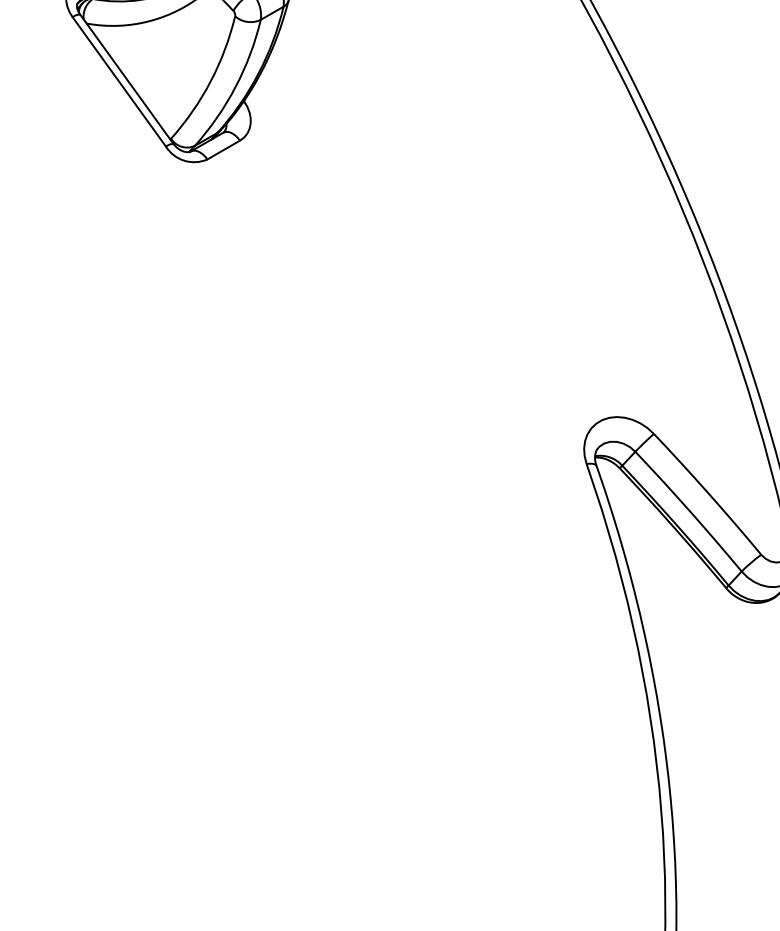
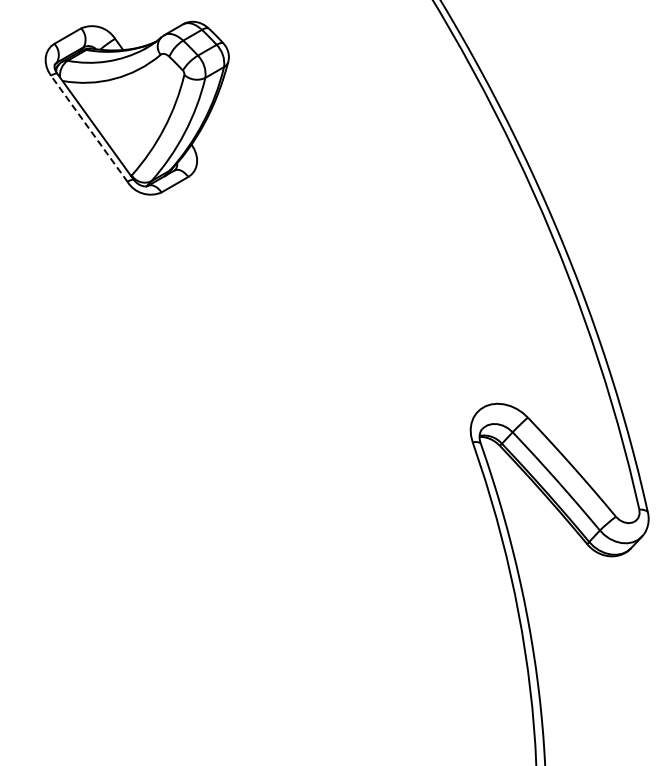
line: (119, 81) -> (89, 128), solid -> dashed

